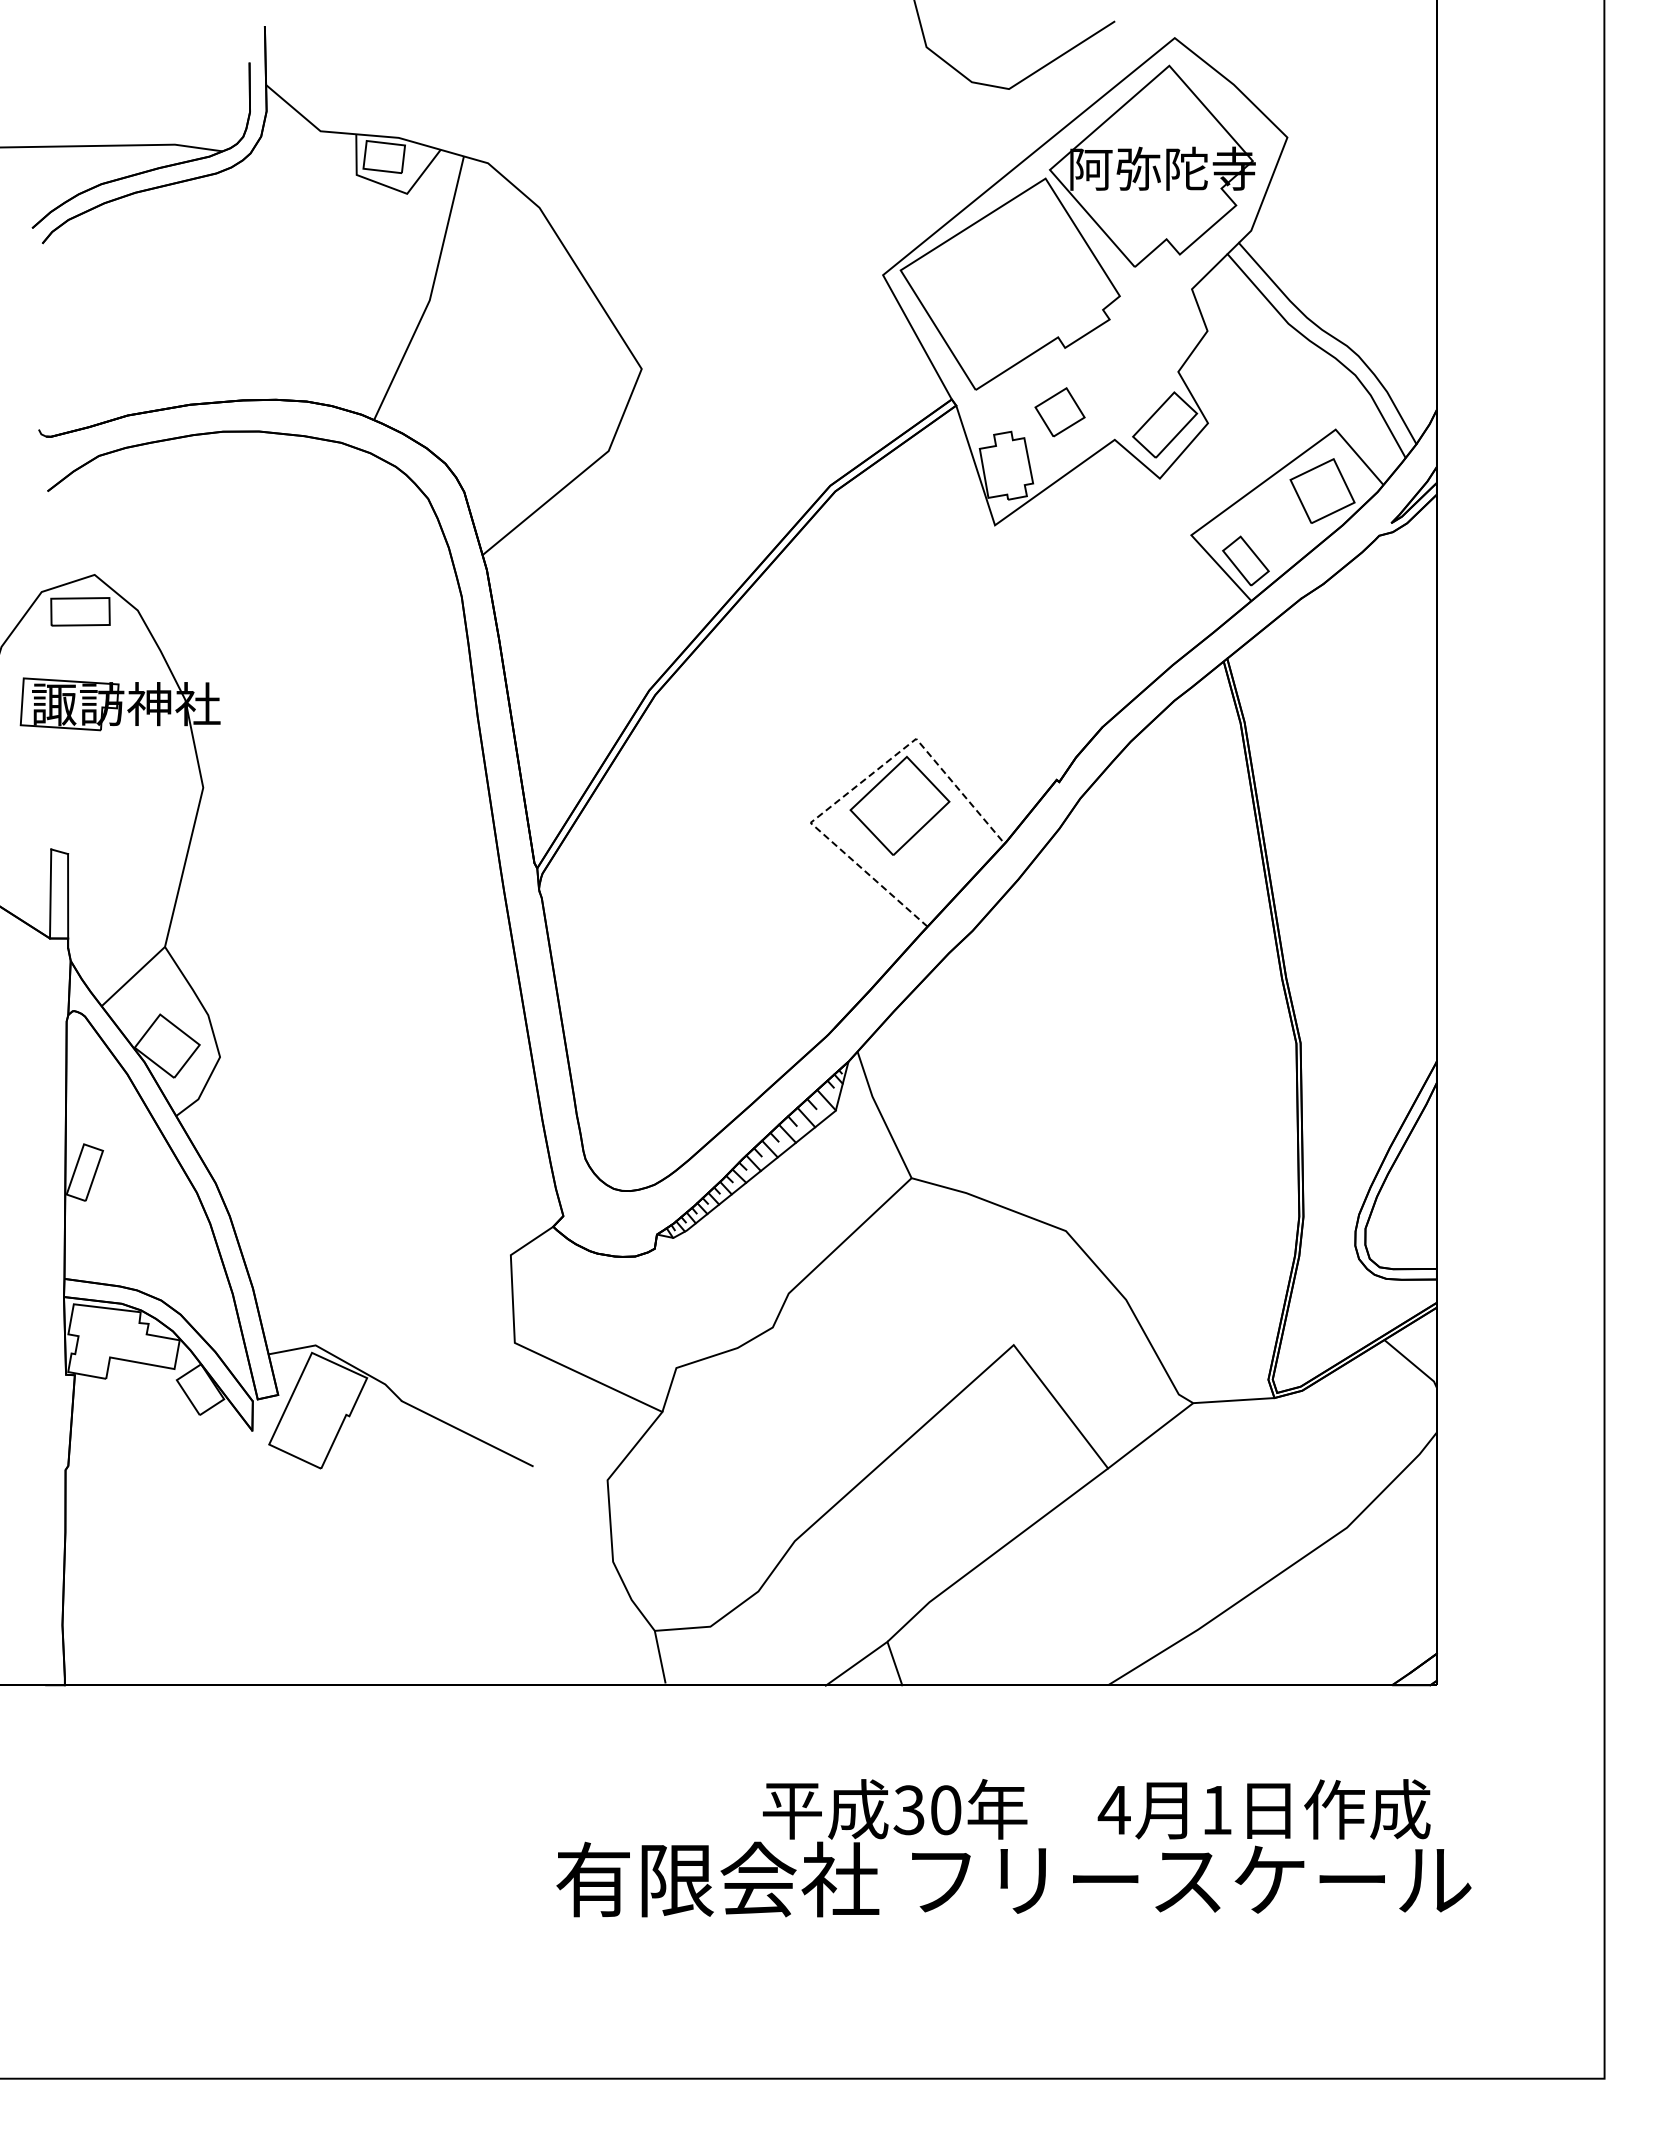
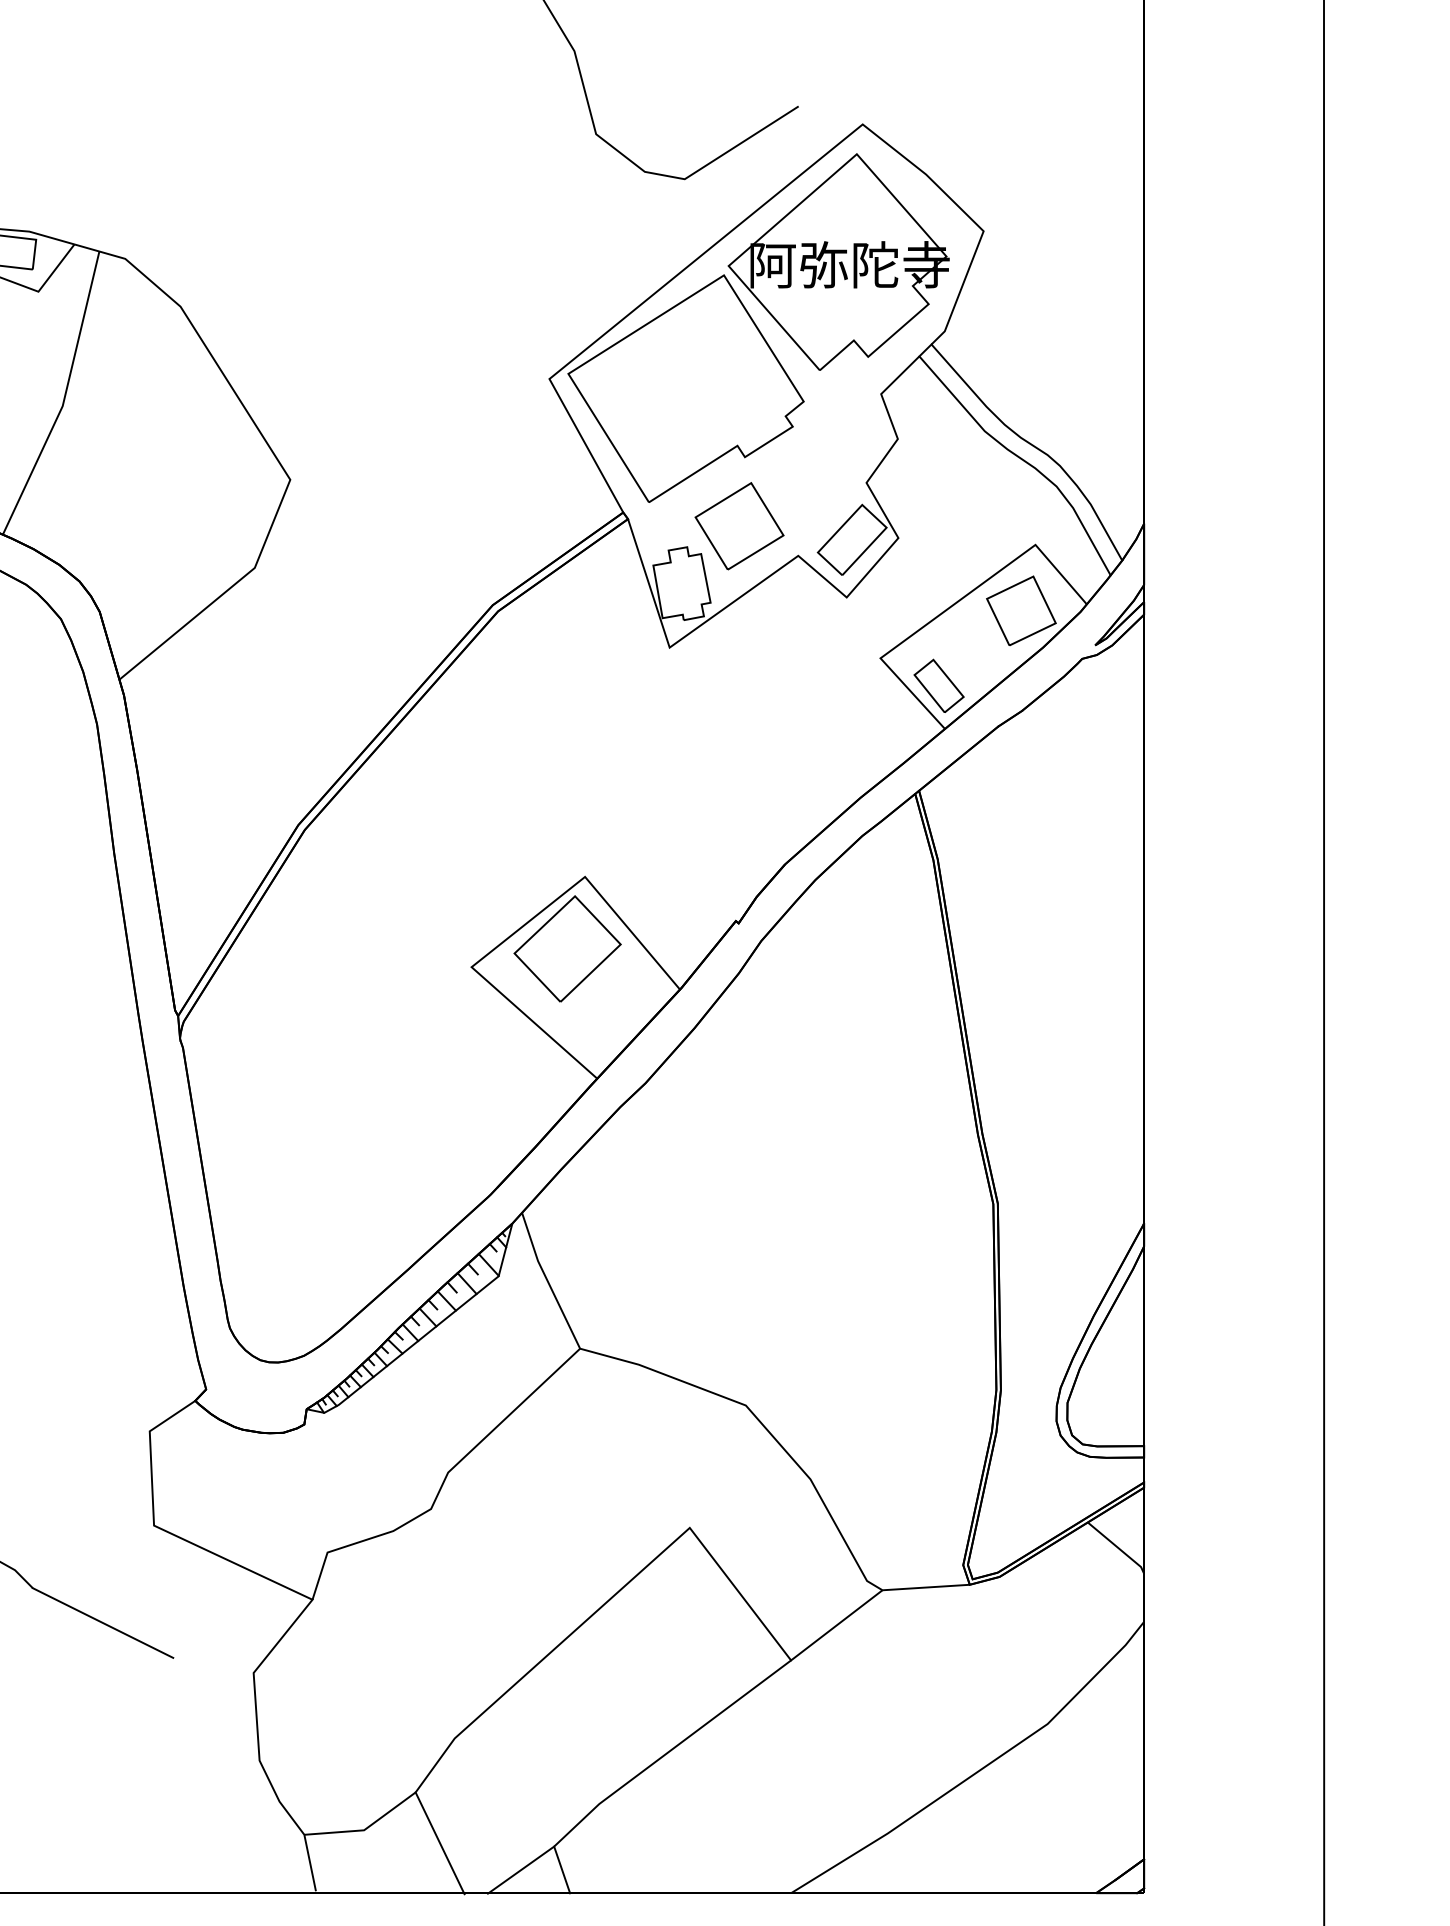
part: (1059, 412) -> (738, 526), size x1.67
line: (856, 786) -> (520, 928), dashed -> solid
line: (780, 1638) -> (439, 1842), added

